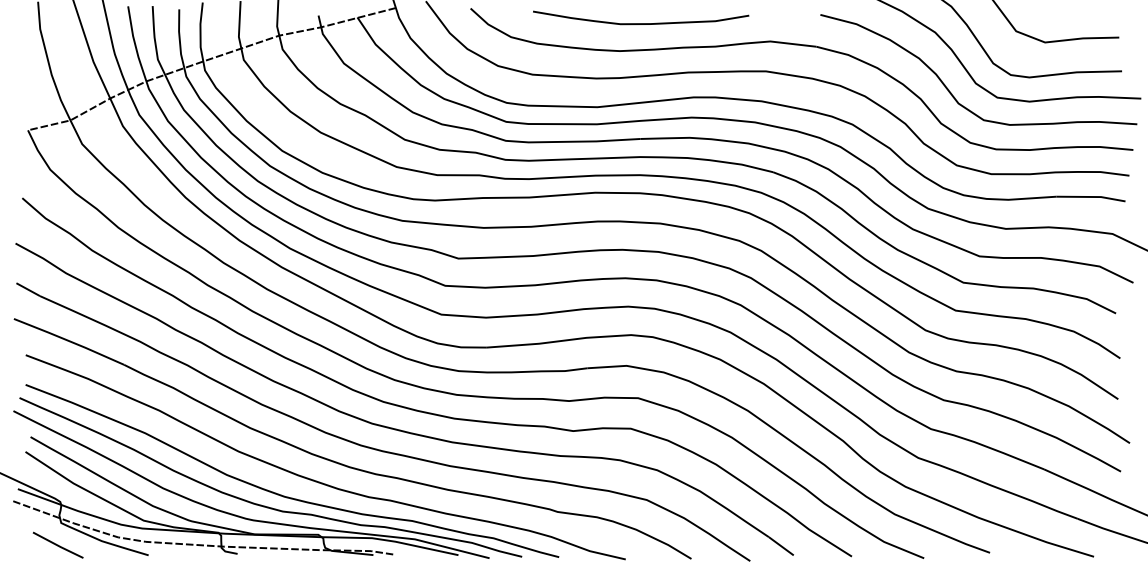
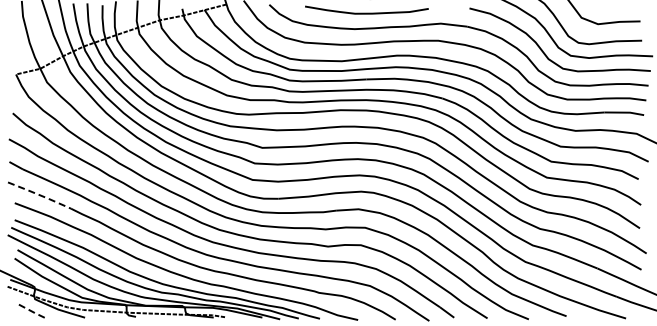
line: (68, 341) -> (39, 195), solid -> dashed
line: (58, 546) -> (33, 312), solid -> dashed

